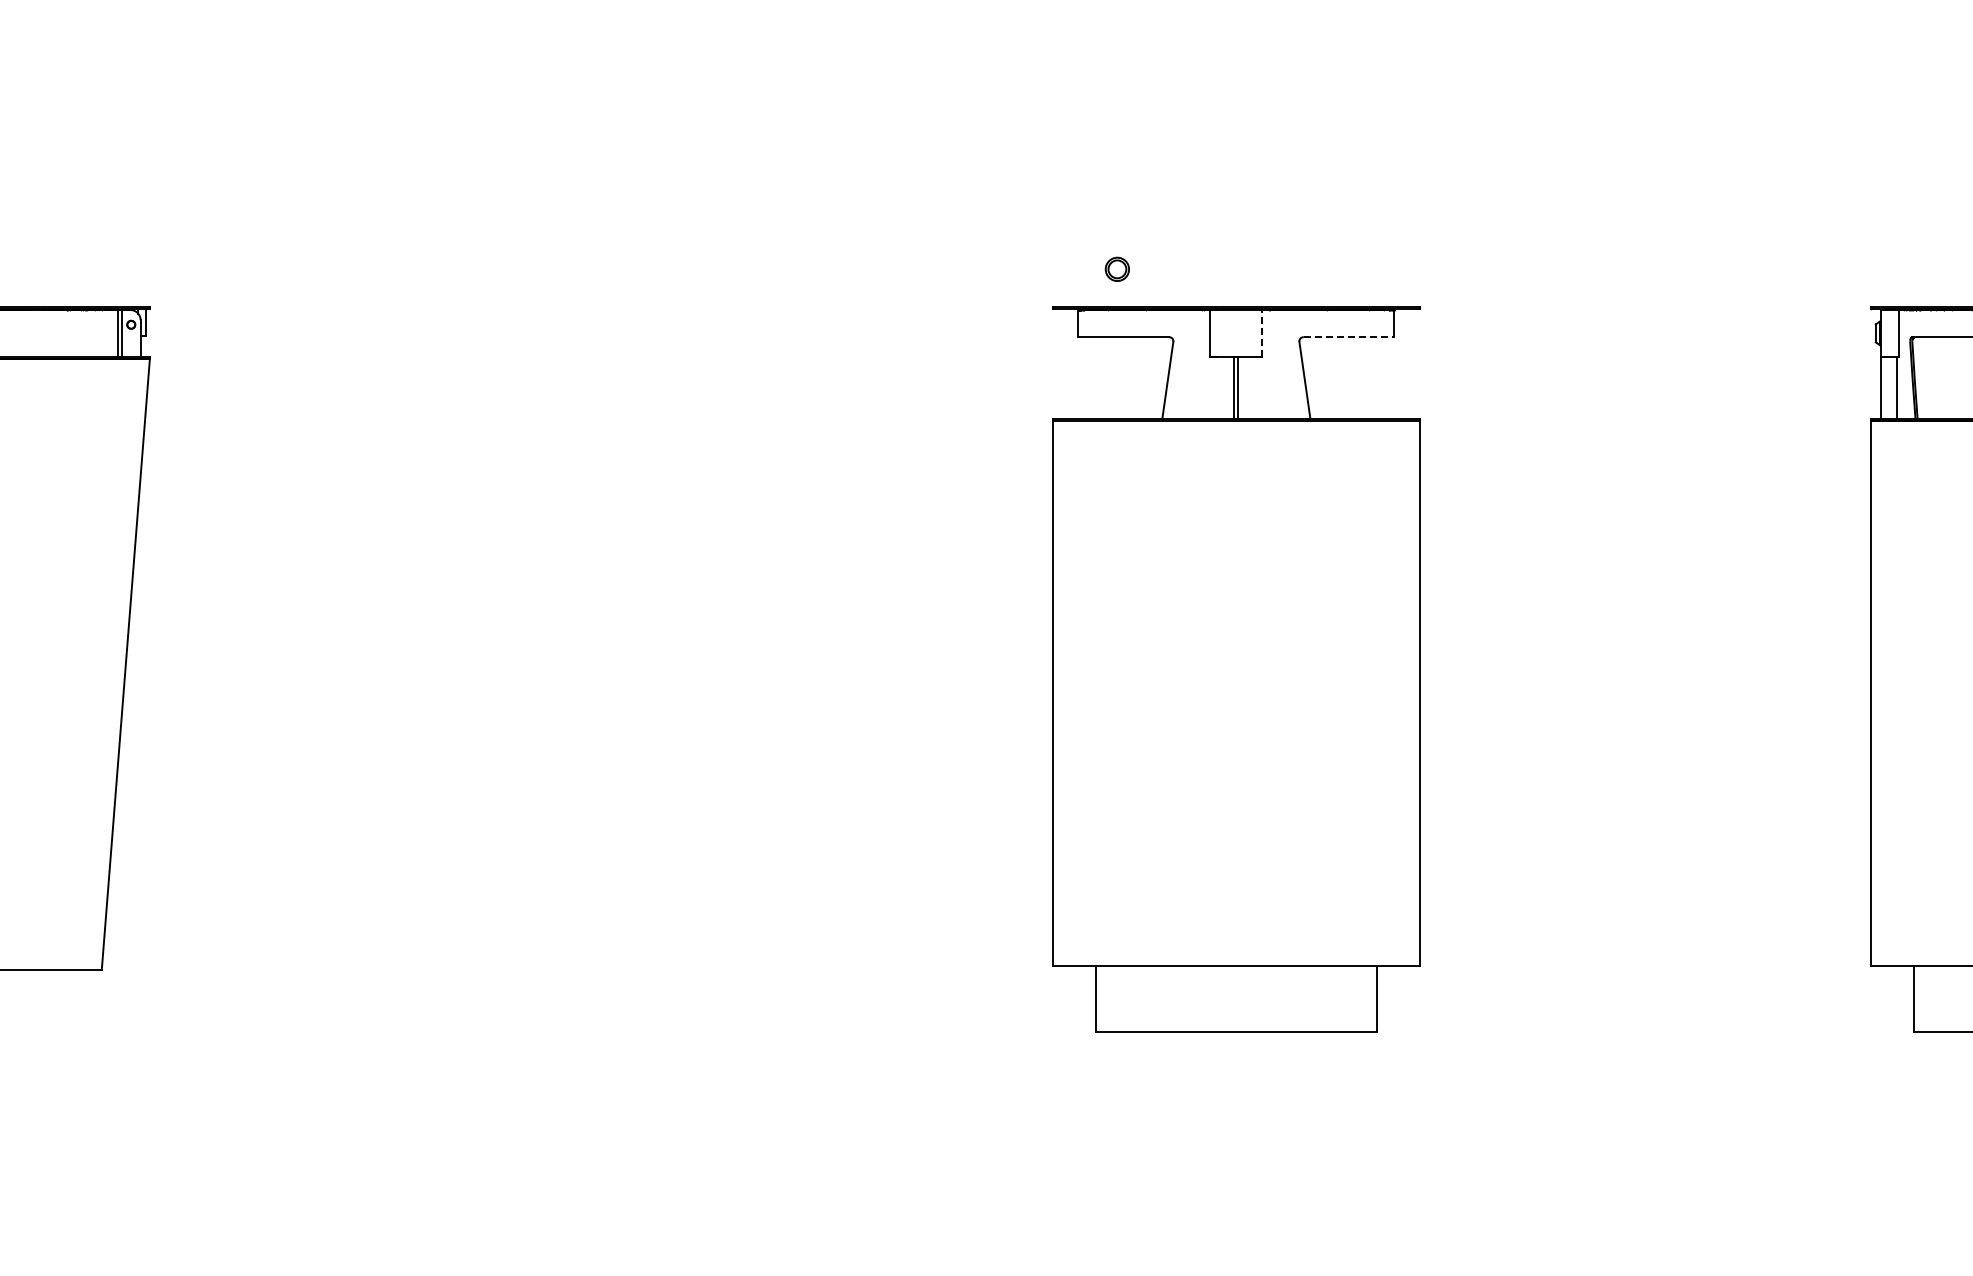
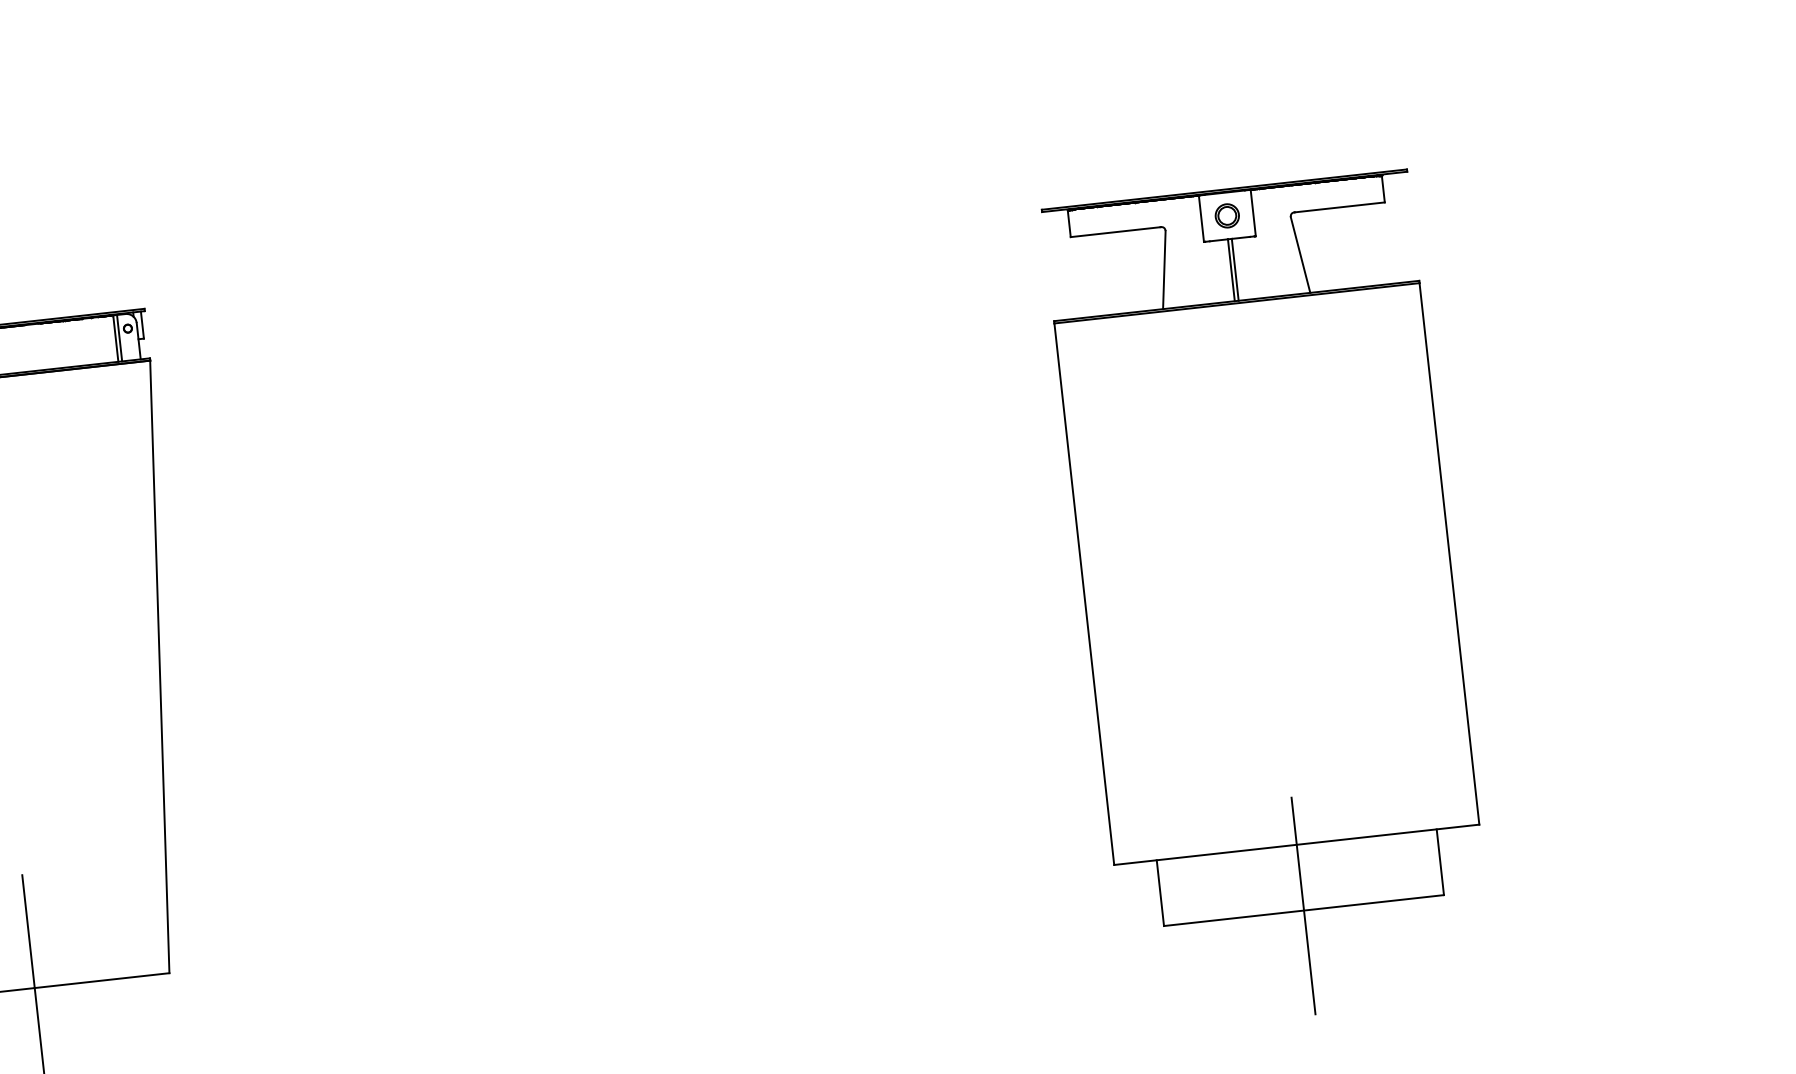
part: (1116, 268) -> (1226, 215), moved
line: (1262, 332) -> (1253, 212), dashed -> solid
line: (1349, 337) -> (1340, 207), dashed -> solid
line: (1236, 1027) -> (1303, 905), added

